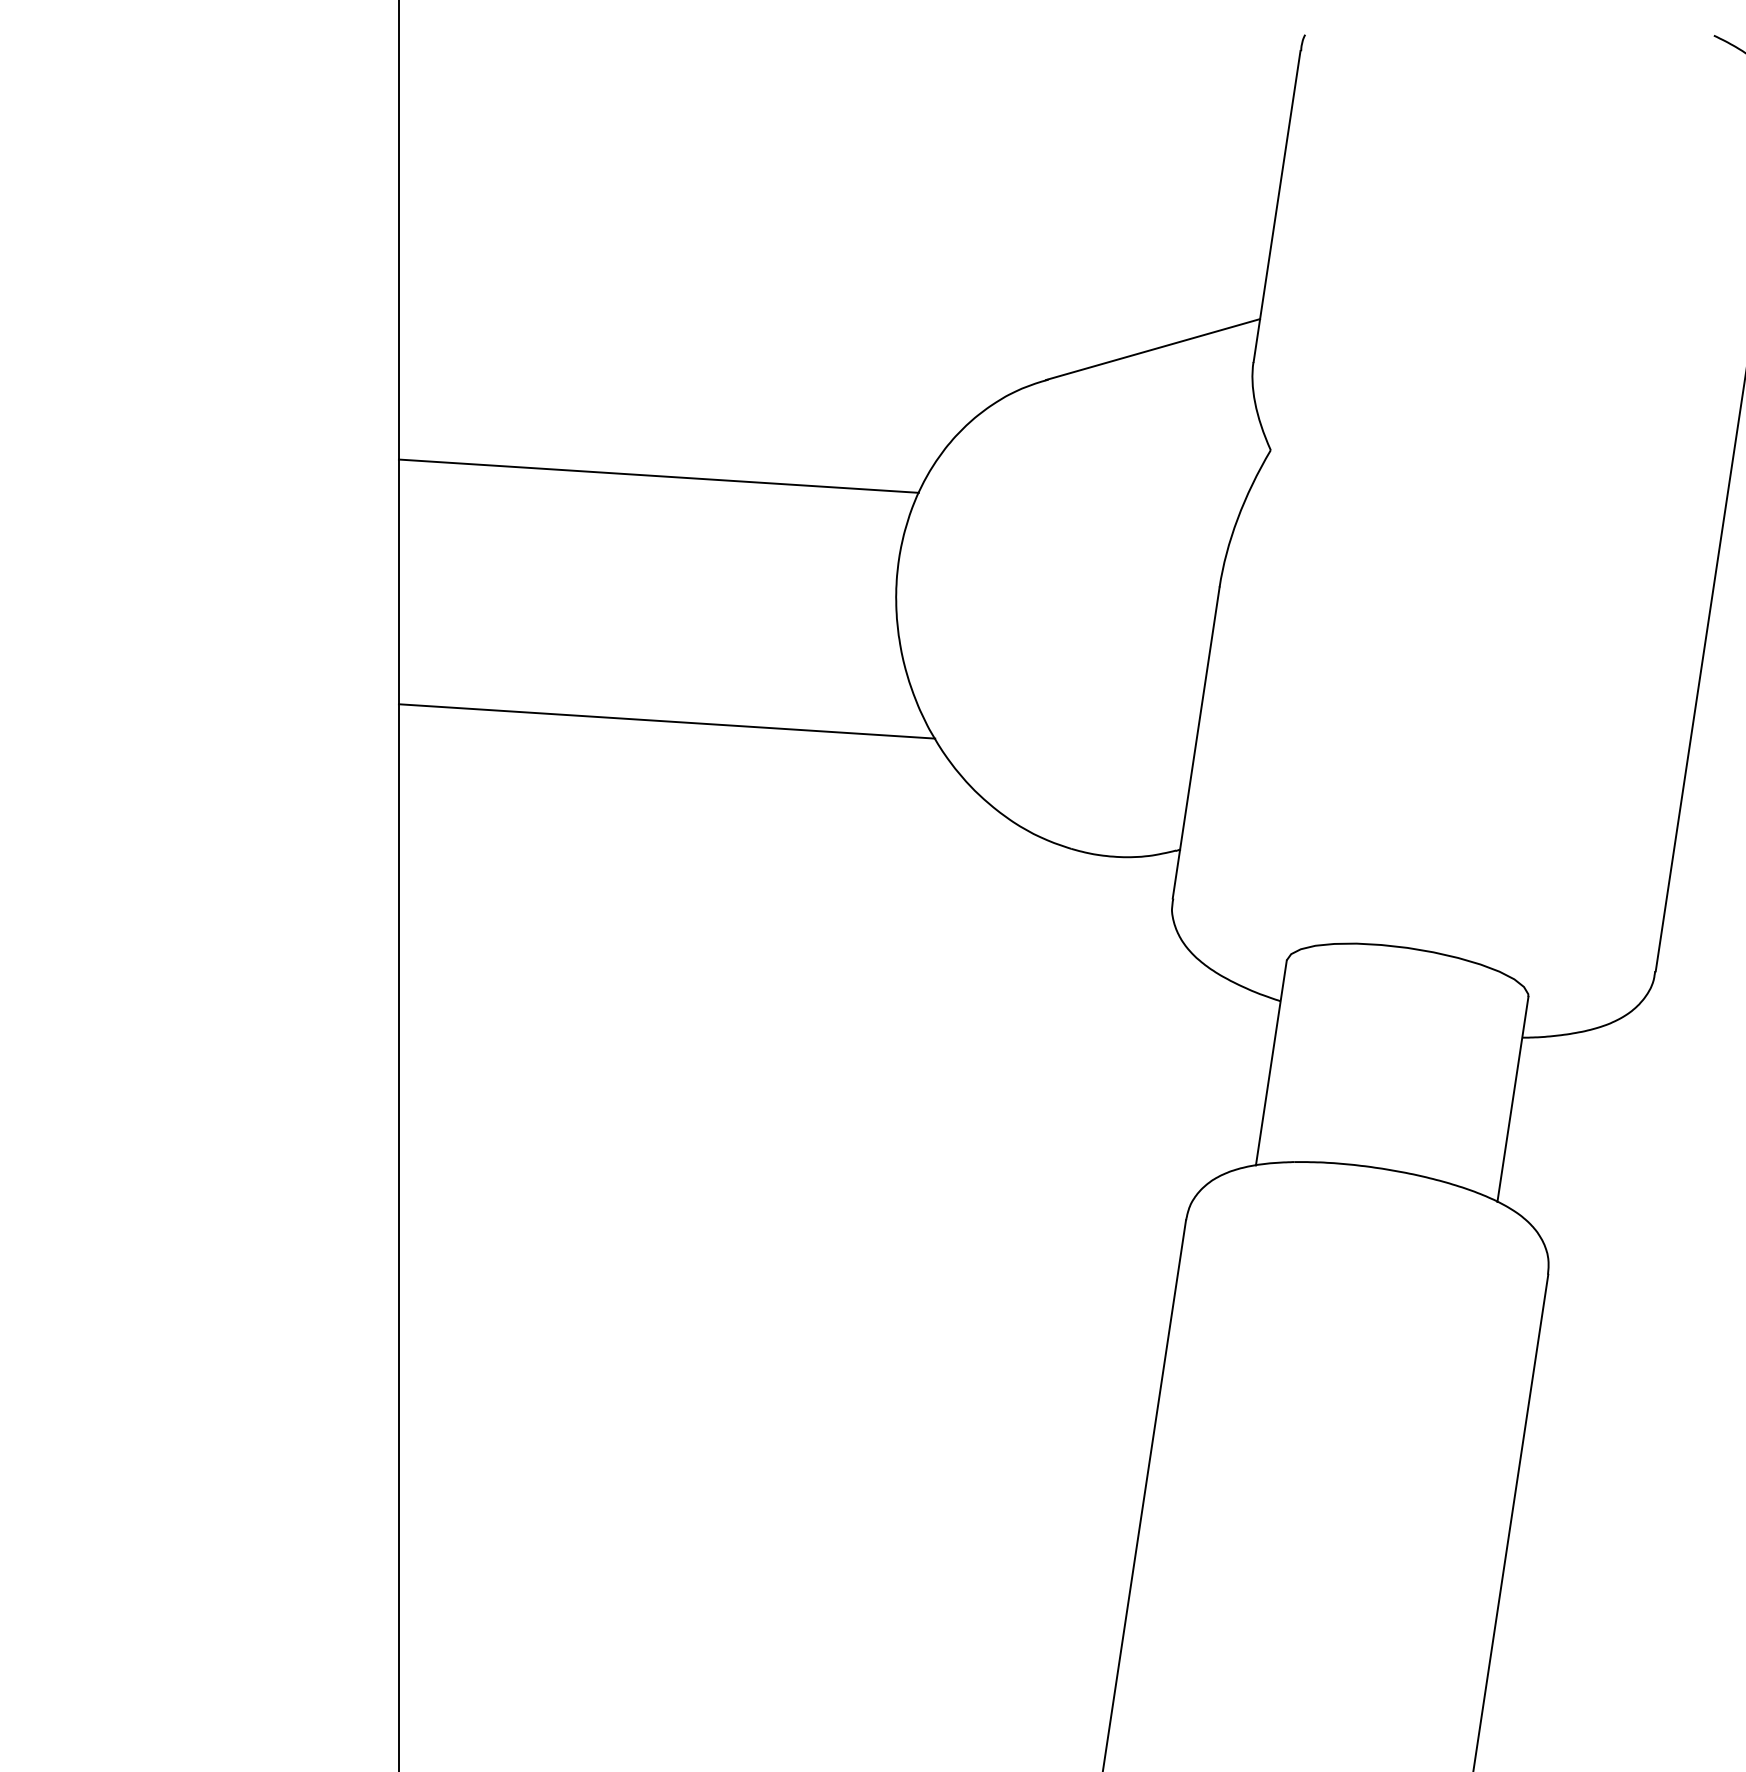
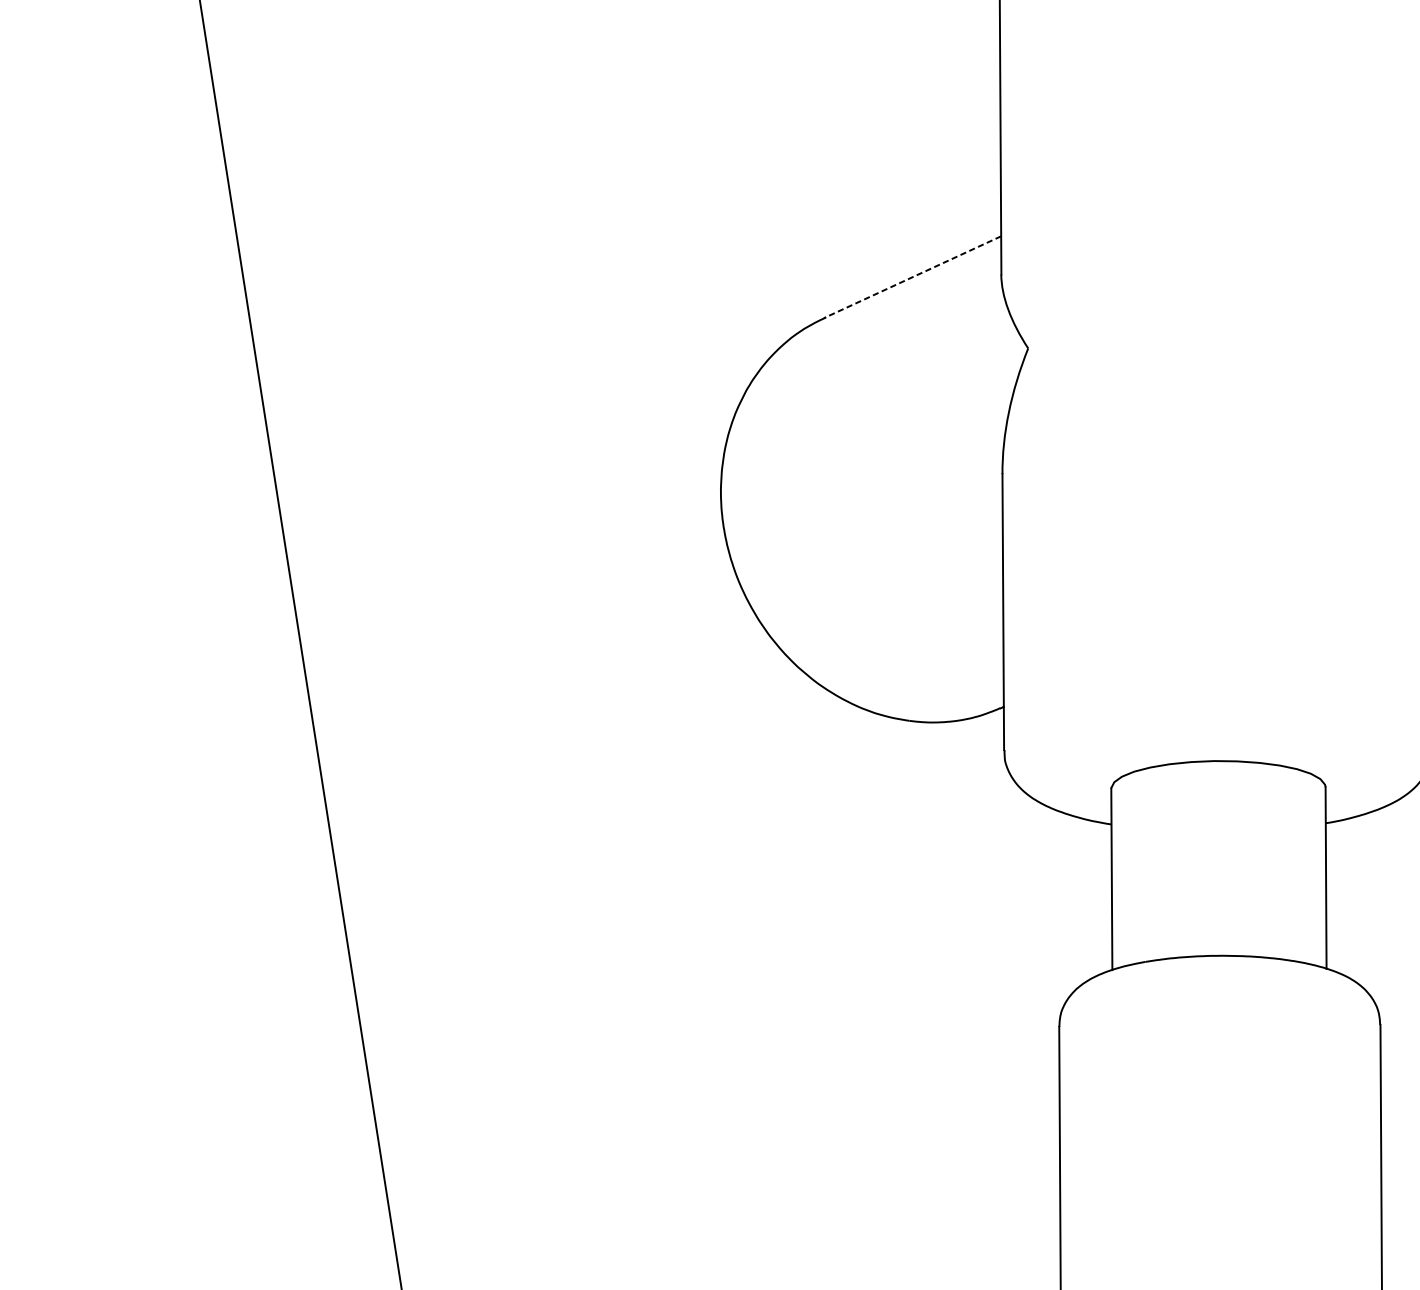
line: (1152, 349) -> (912, 277), solid -> dashed
line: (658, 475) -> (501, 453), removed
line: (666, 721) -> (541, 665), removed

